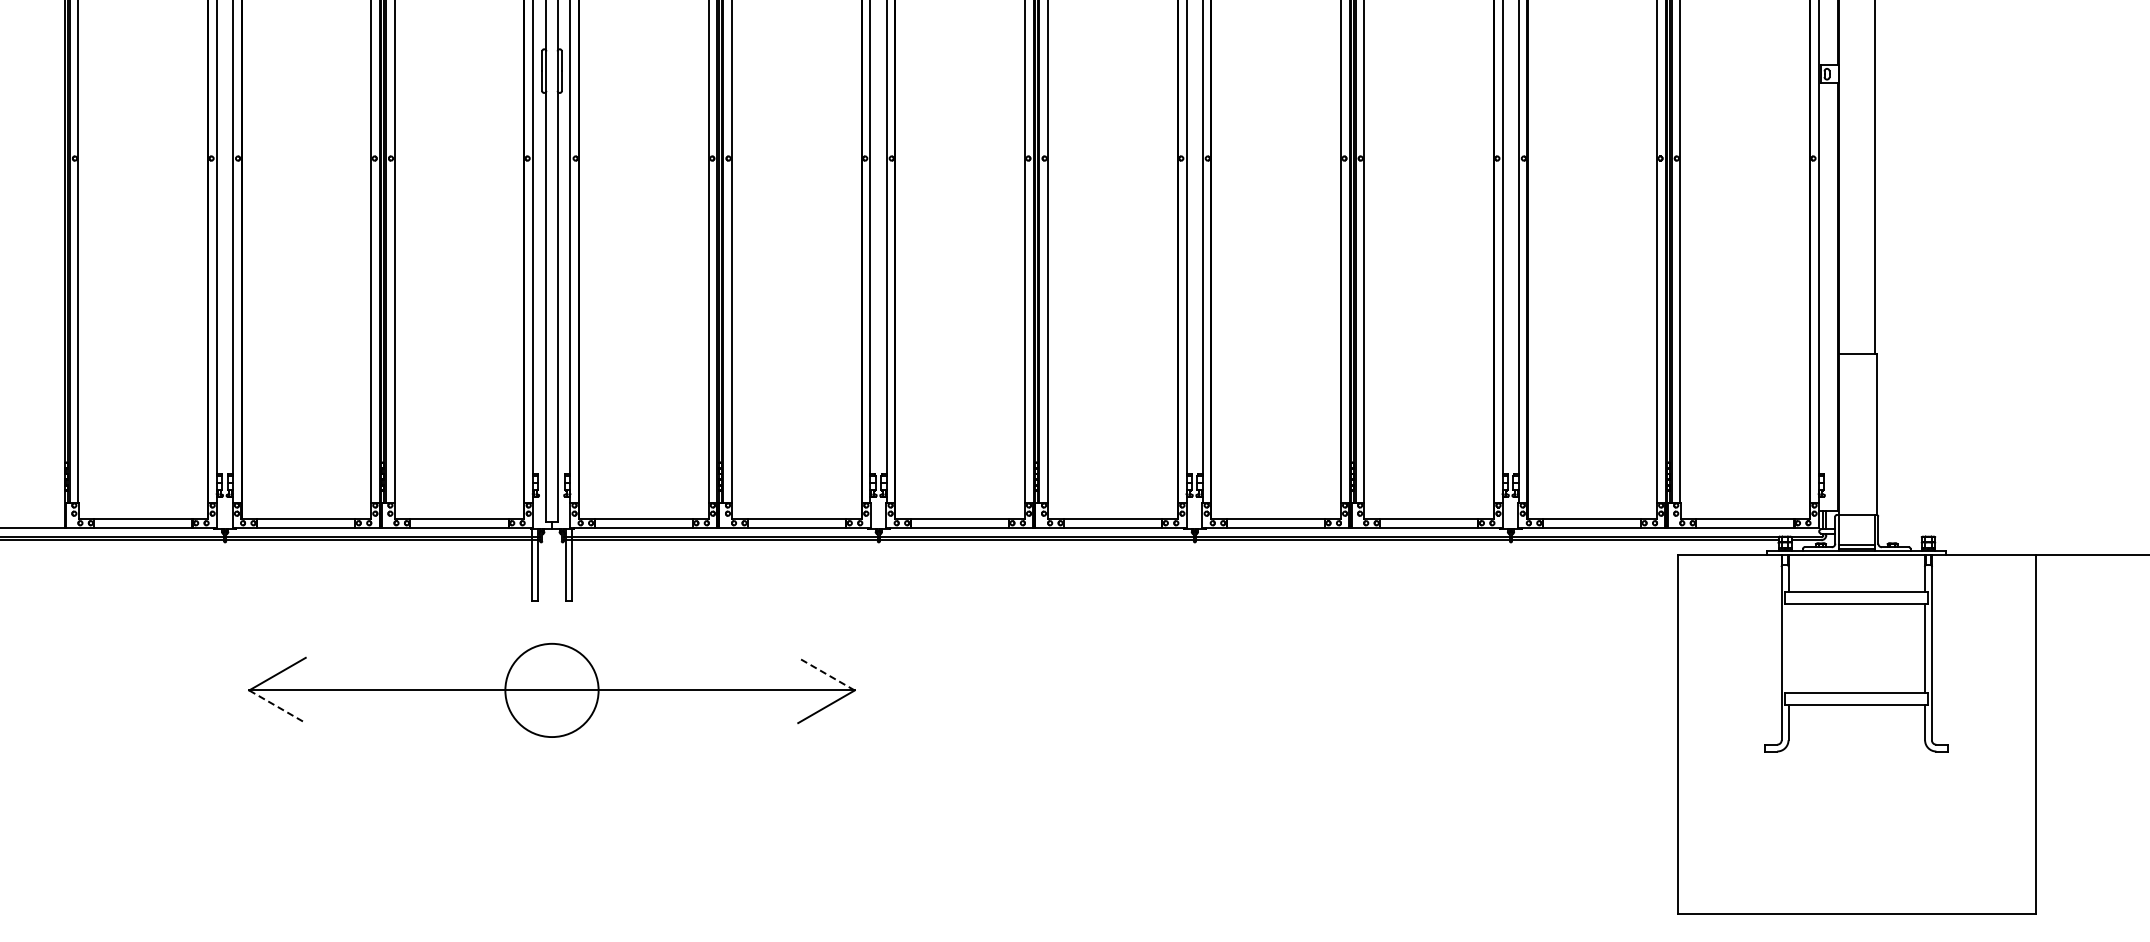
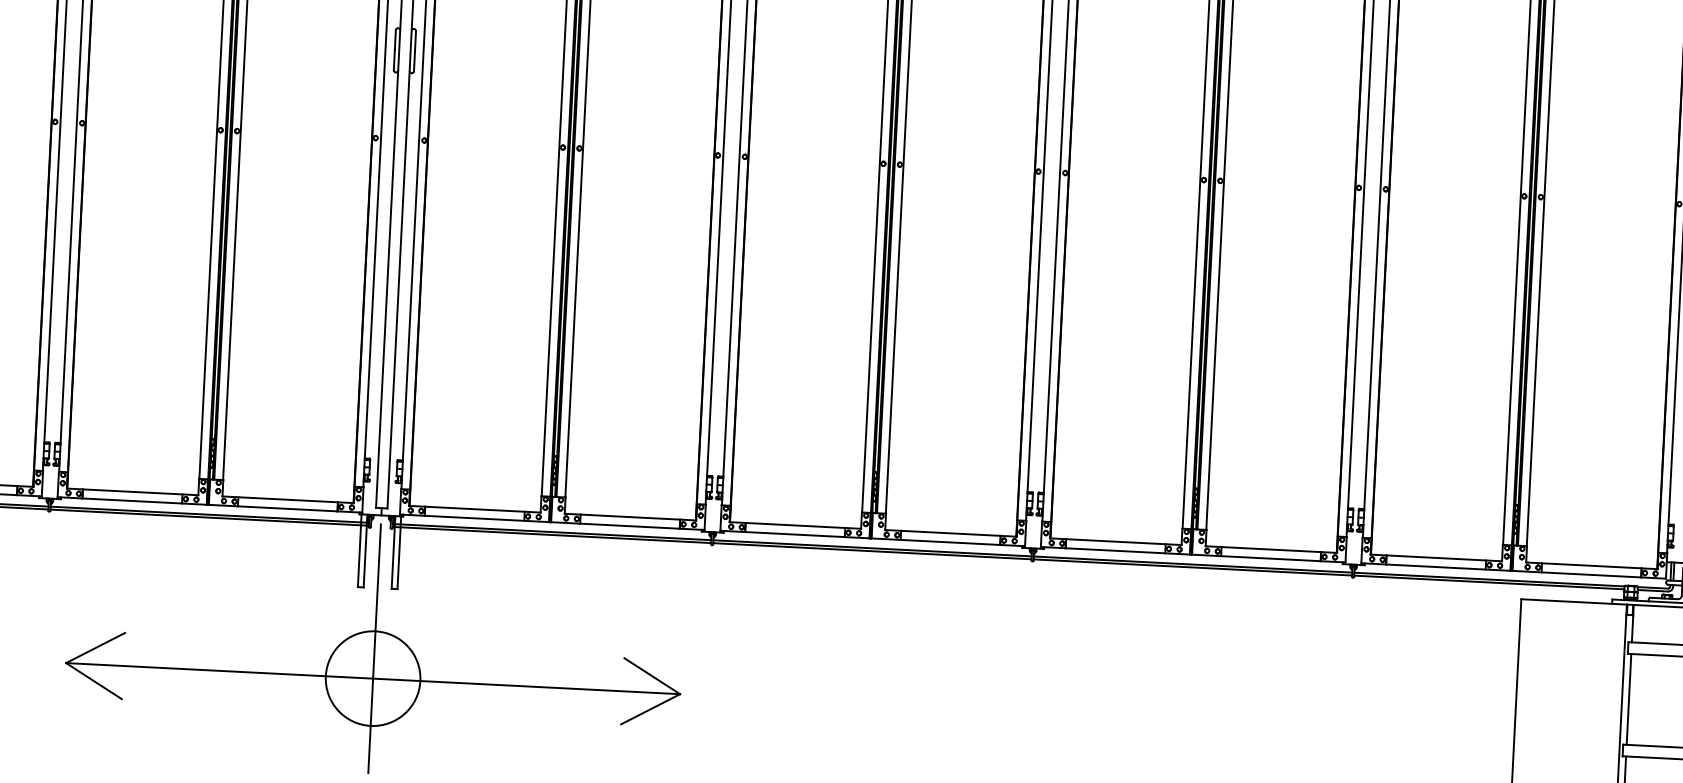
line: (1788, 648) -> (1628, 699), added
line: (552, 660) -> (375, 648), added
line: (826, 674) -> (652, 676), dashed -> solid
line: (277, 706) -> (93, 680), dashed -> solid

